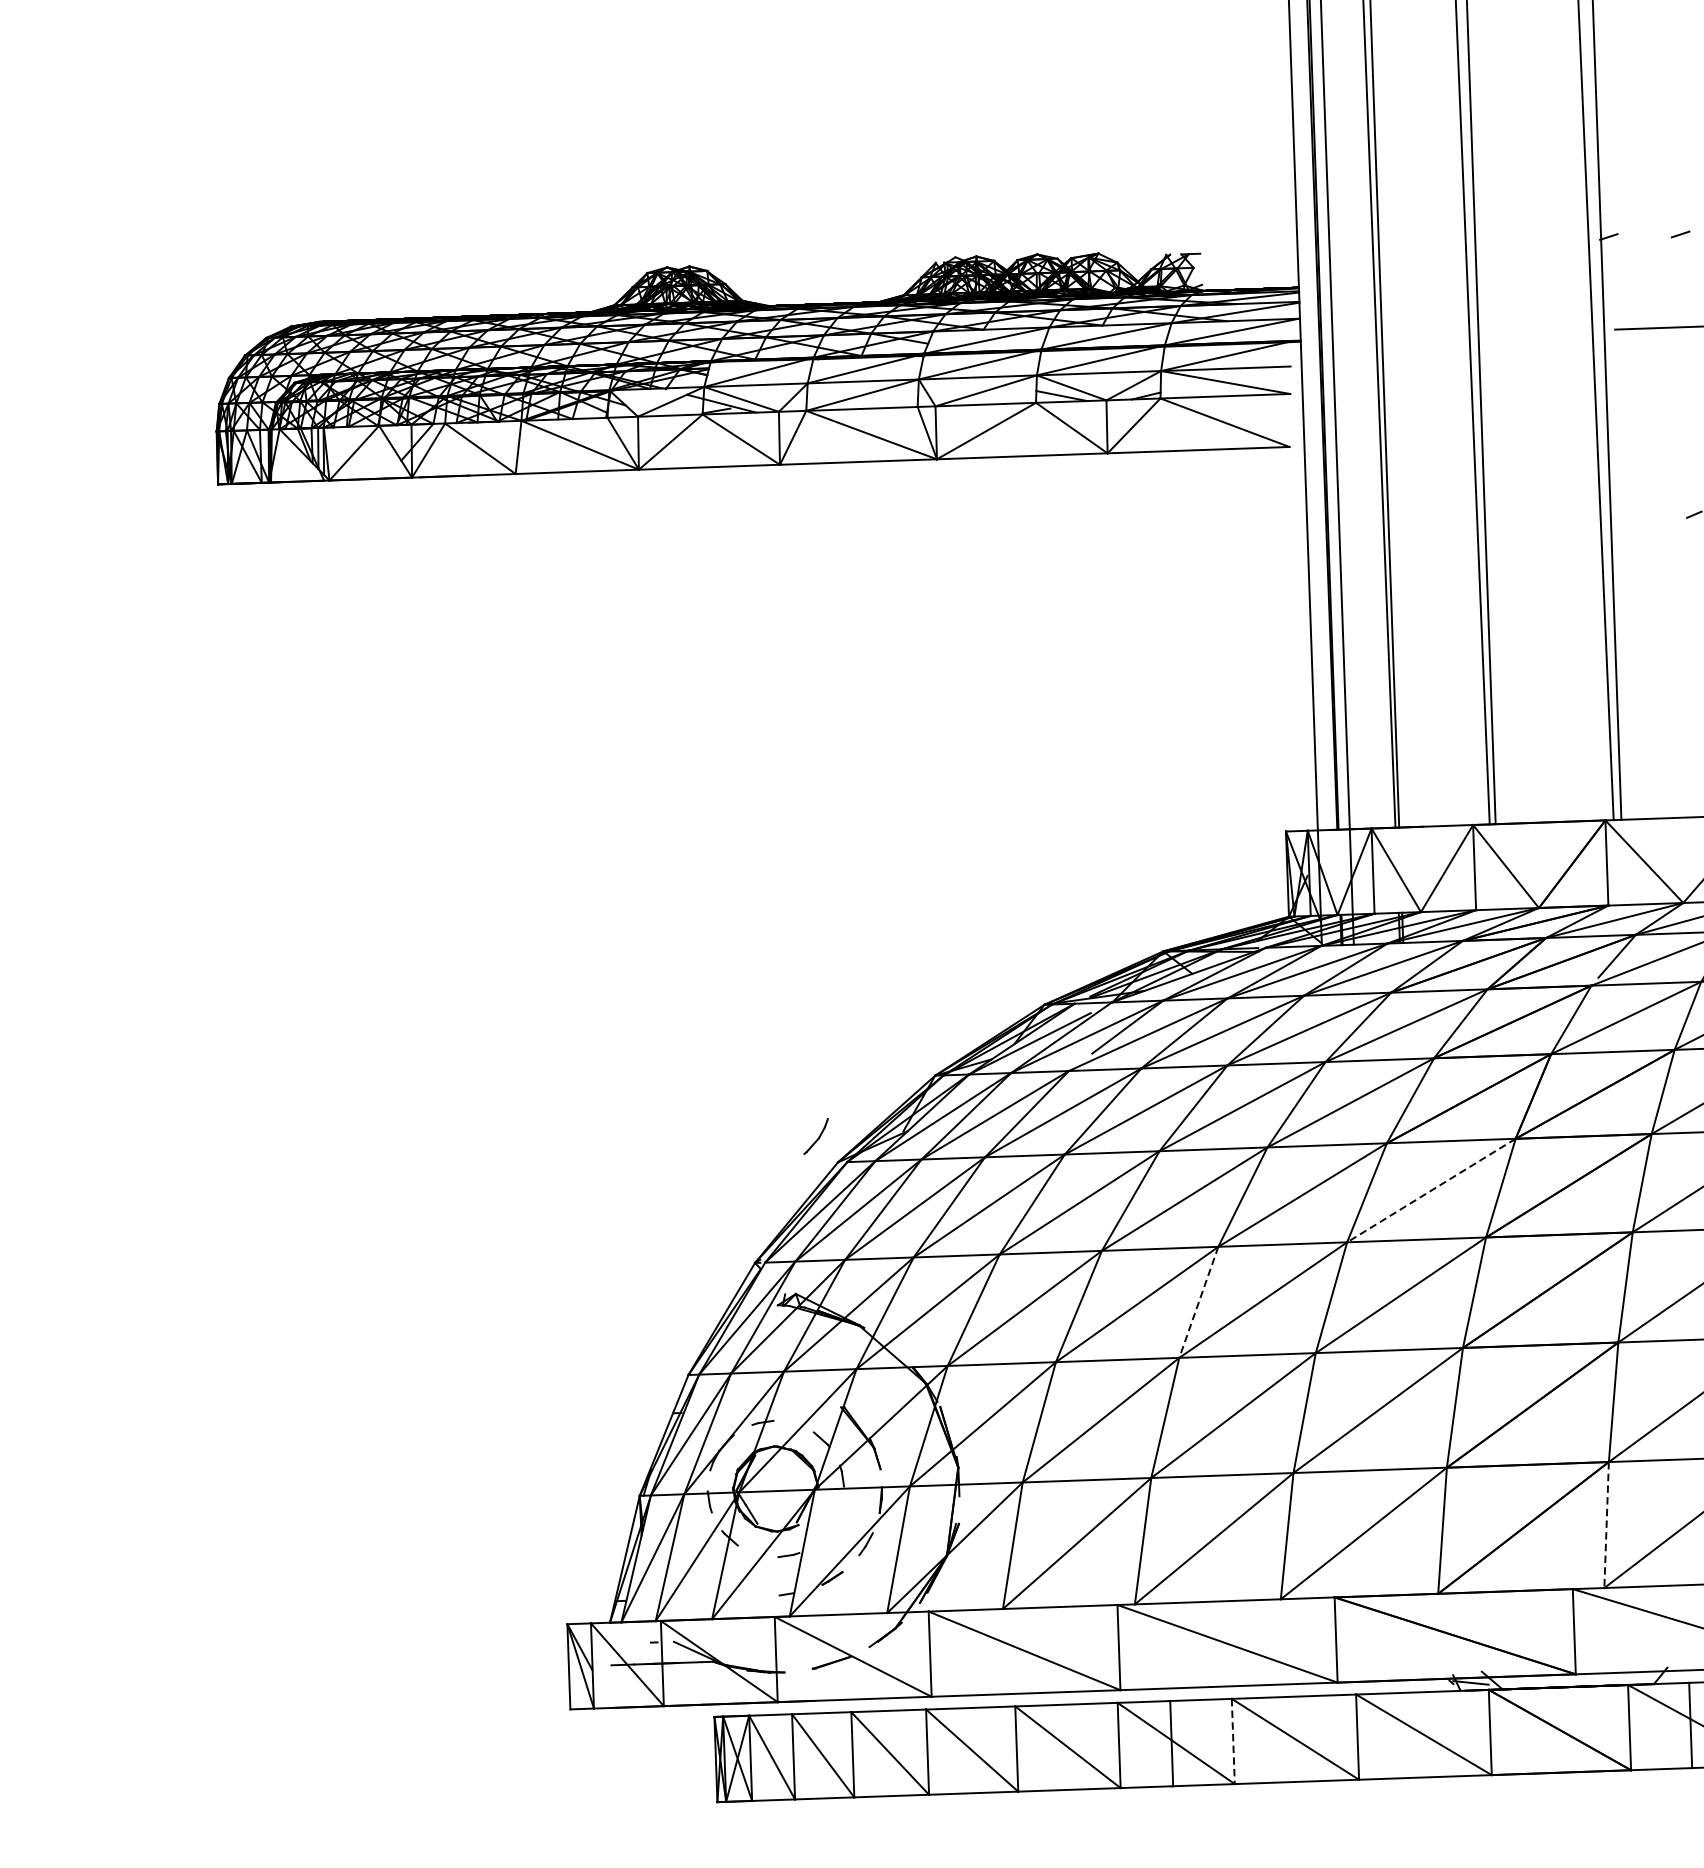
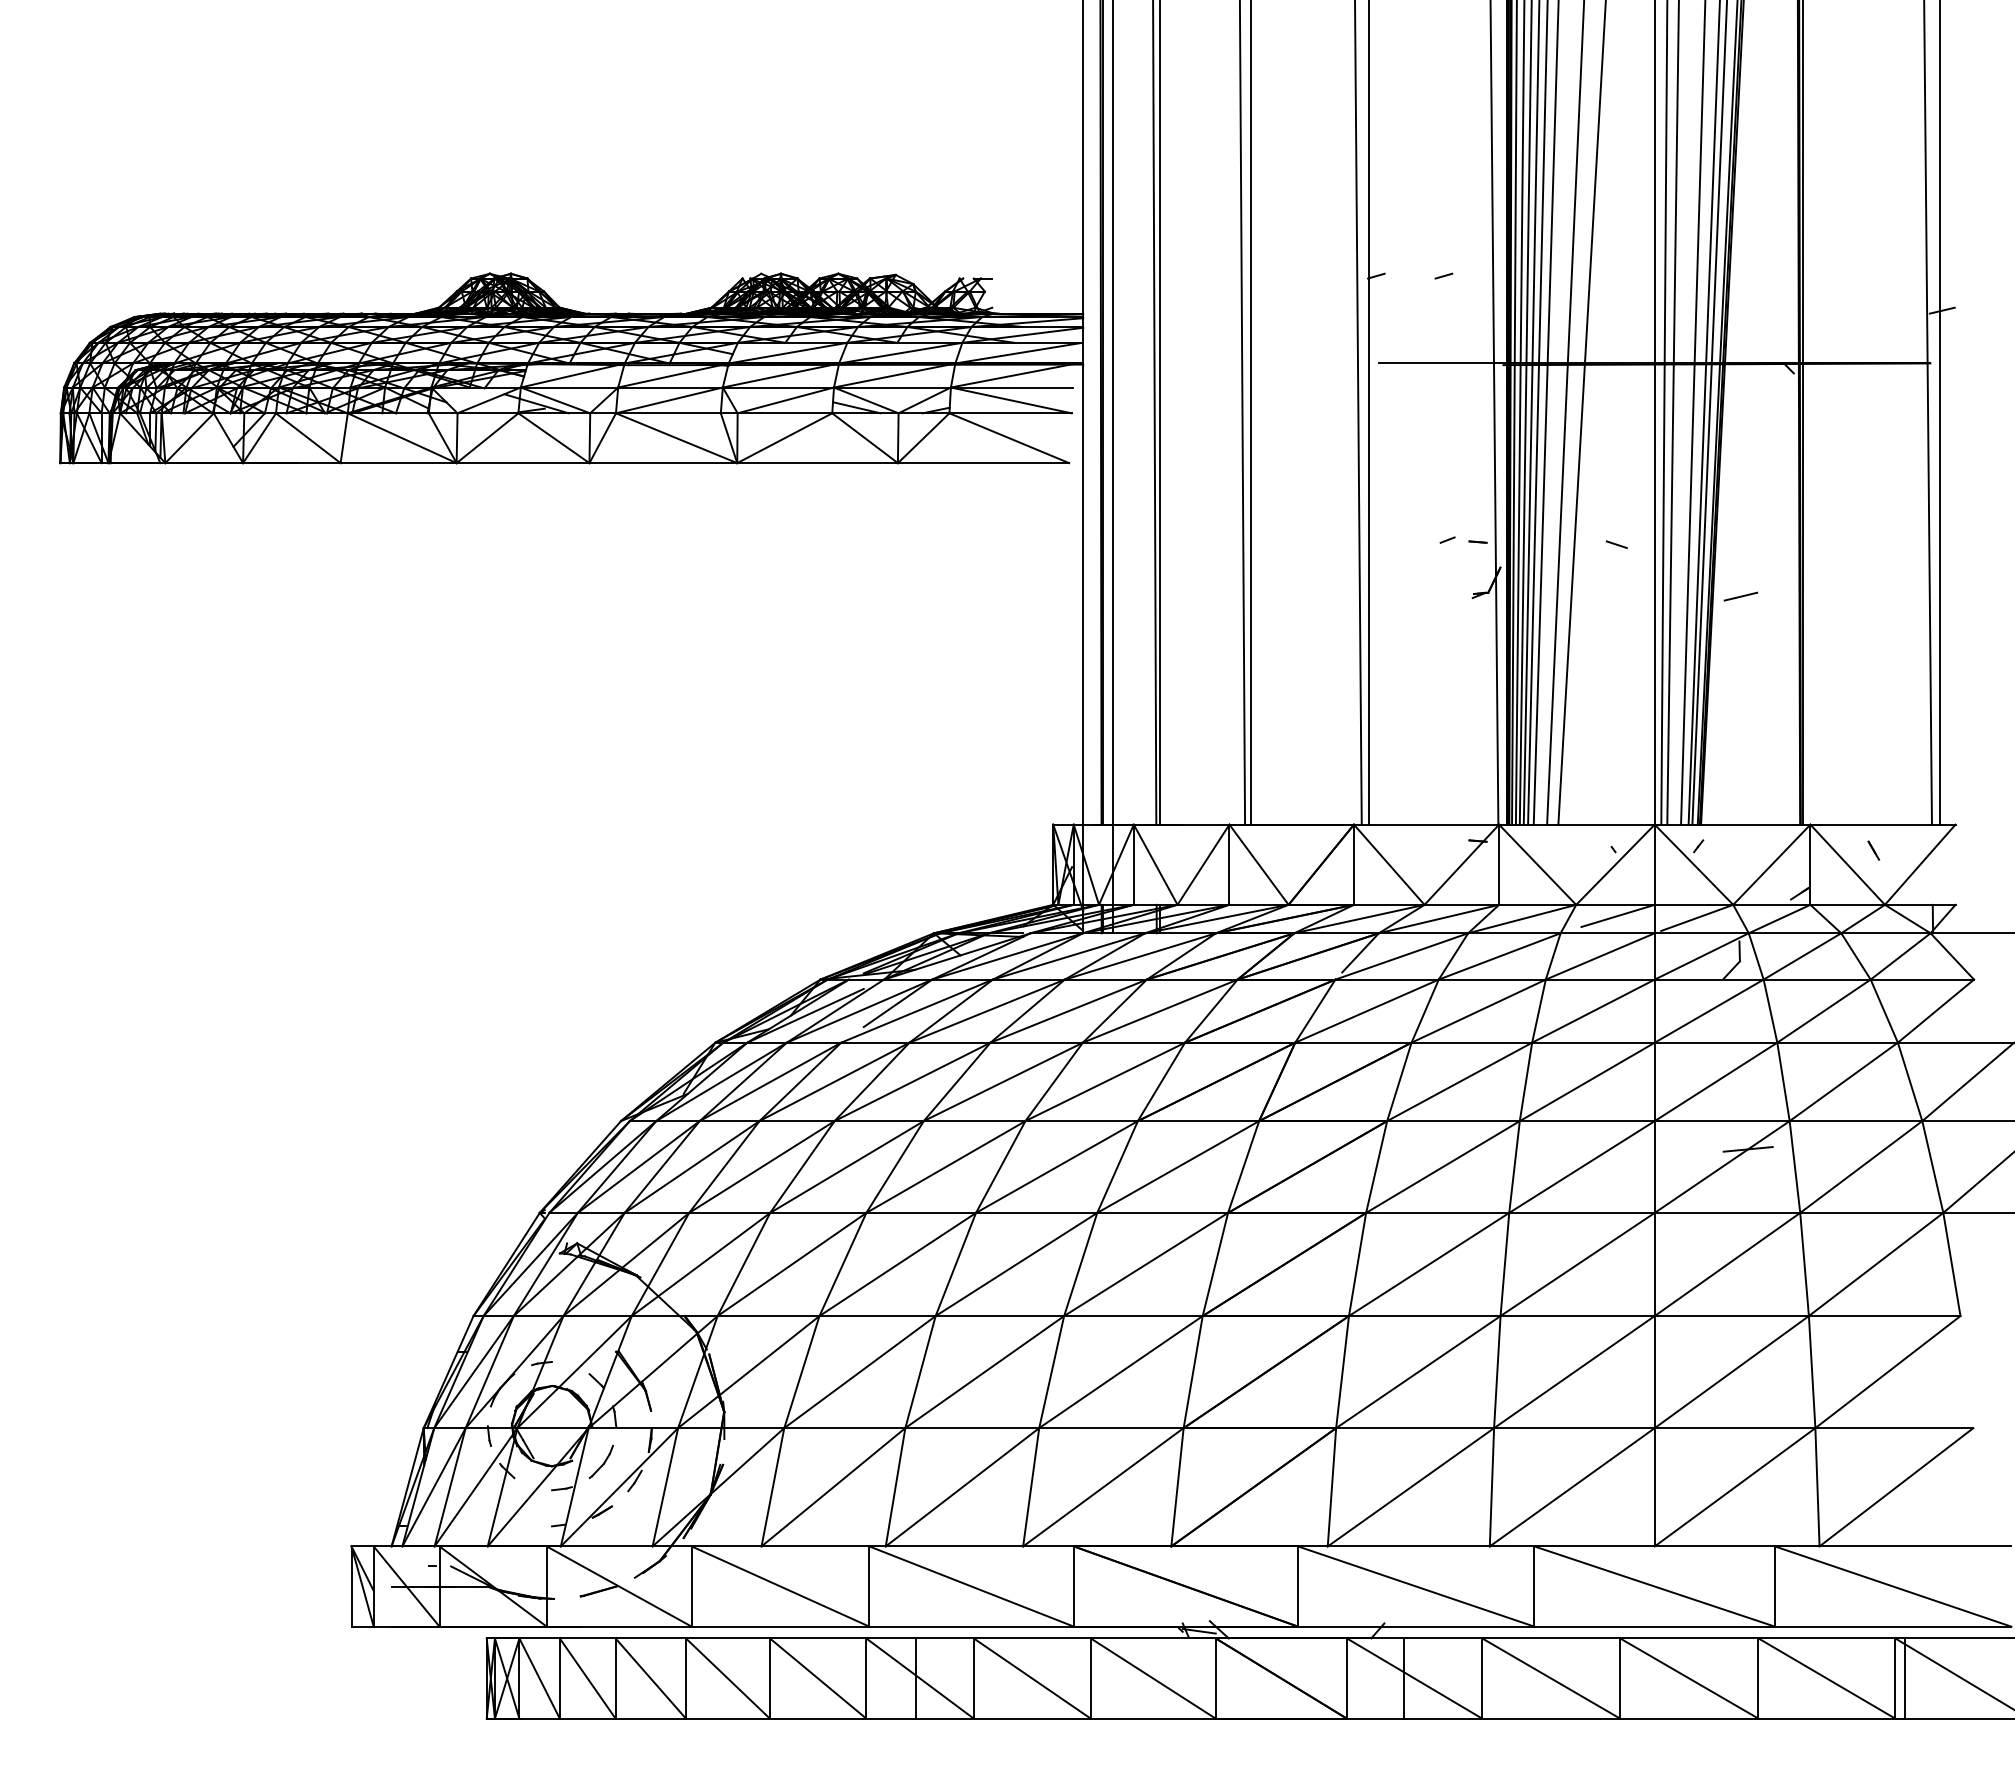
part: (816, 1135) -> (601, 1461), moved
line: (1430, 1191) -> (1177, 1167), dashed -> solid
line: (1198, 1302) -> (955, 1264), dashed -> solid
line: (1606, 1525) -> (1331, 1487), dashed -> solid
line: (1233, 1742) -> (973, 1679), dashed -> solid

